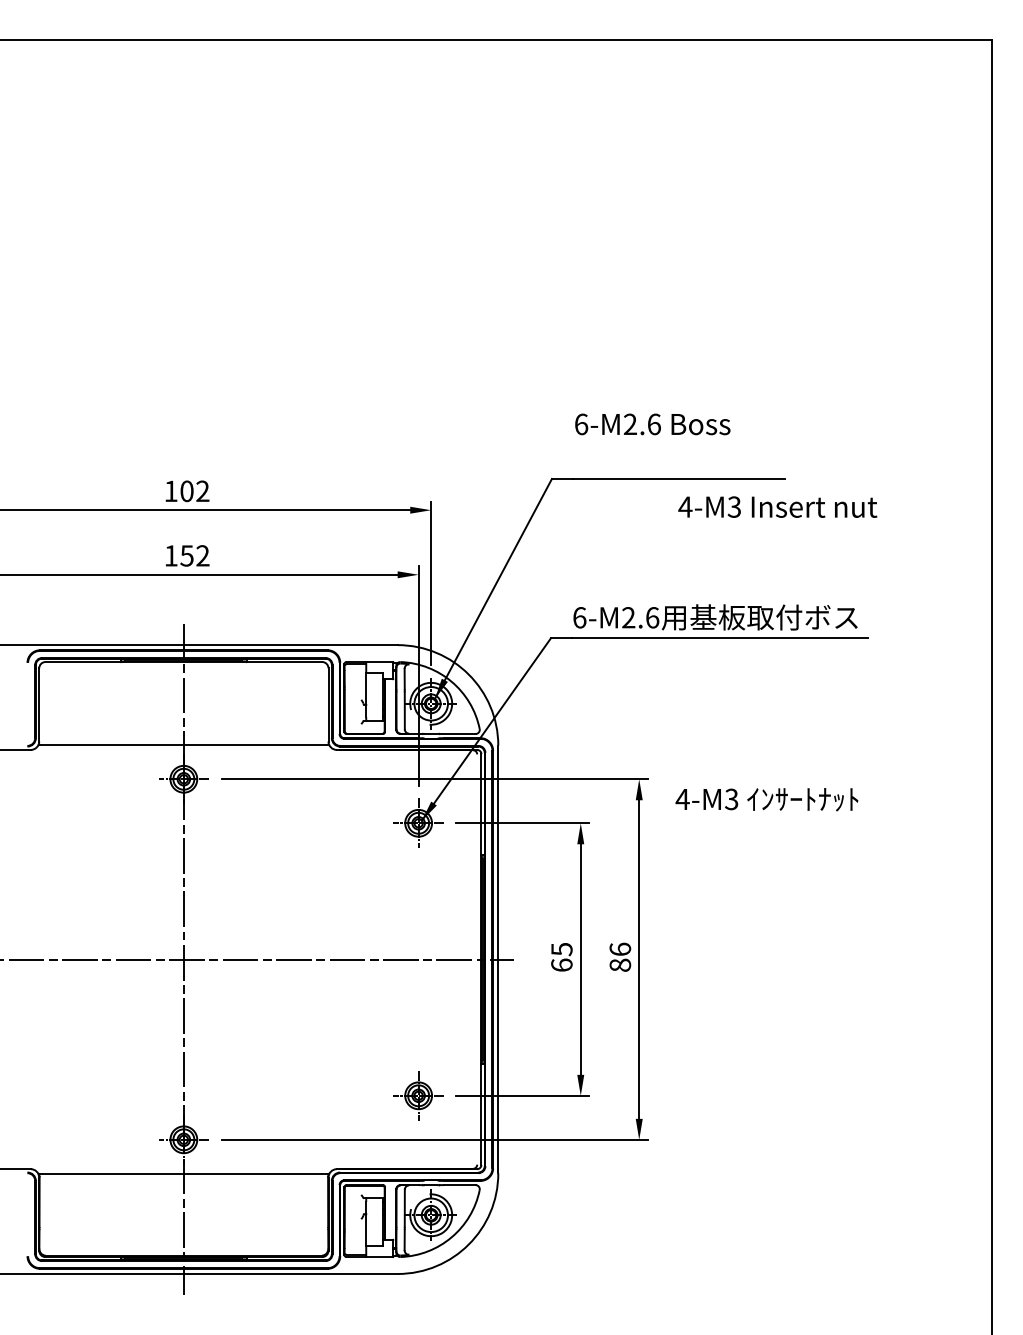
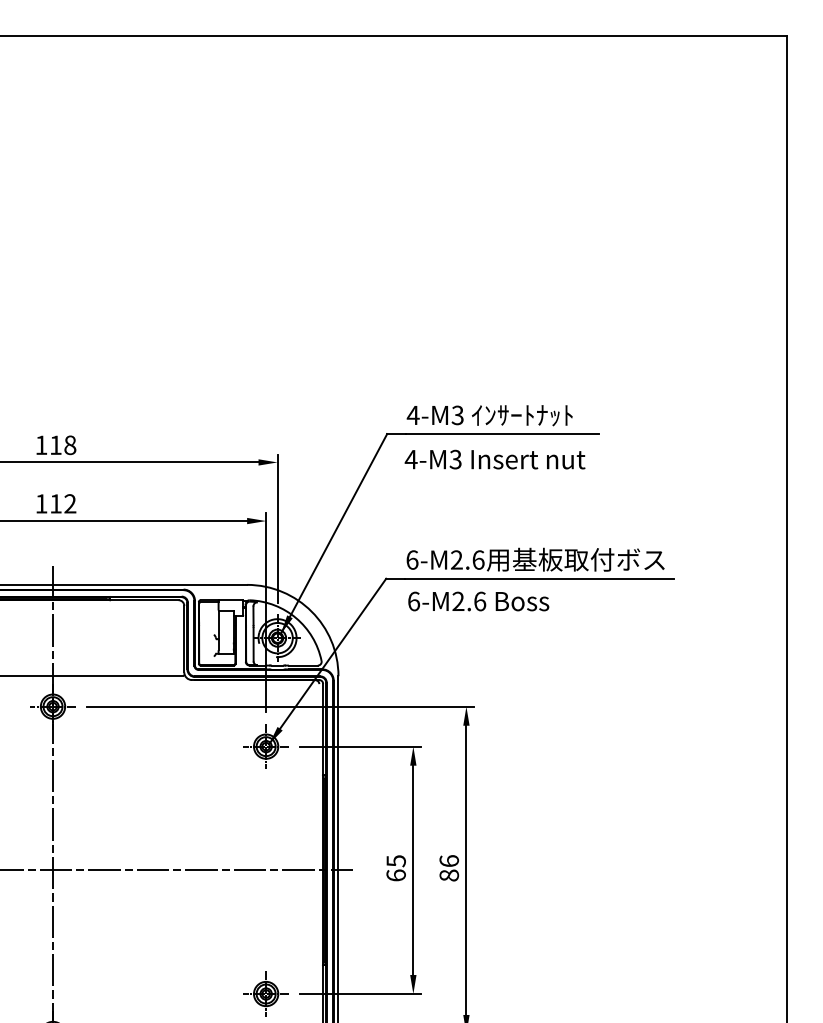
text: (652, 424) -> (478, 601), moved
text: (194, 491) -> (62, 445), 102 -> 118
text: (777, 506) -> (494, 459), moved
text: (186, 555) -> (55, 503), 152 -> 112
text: (766, 799) -> (489, 415), moved

